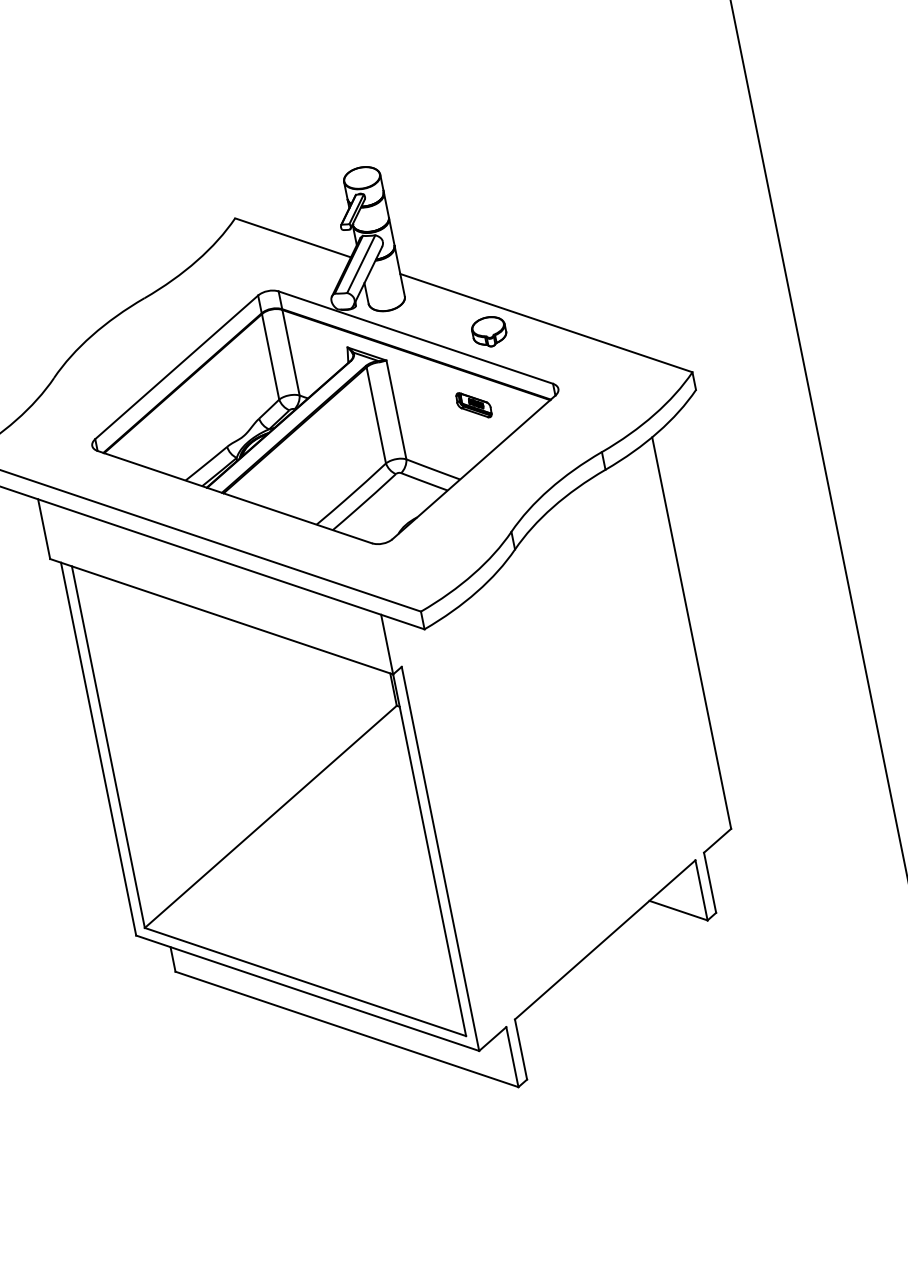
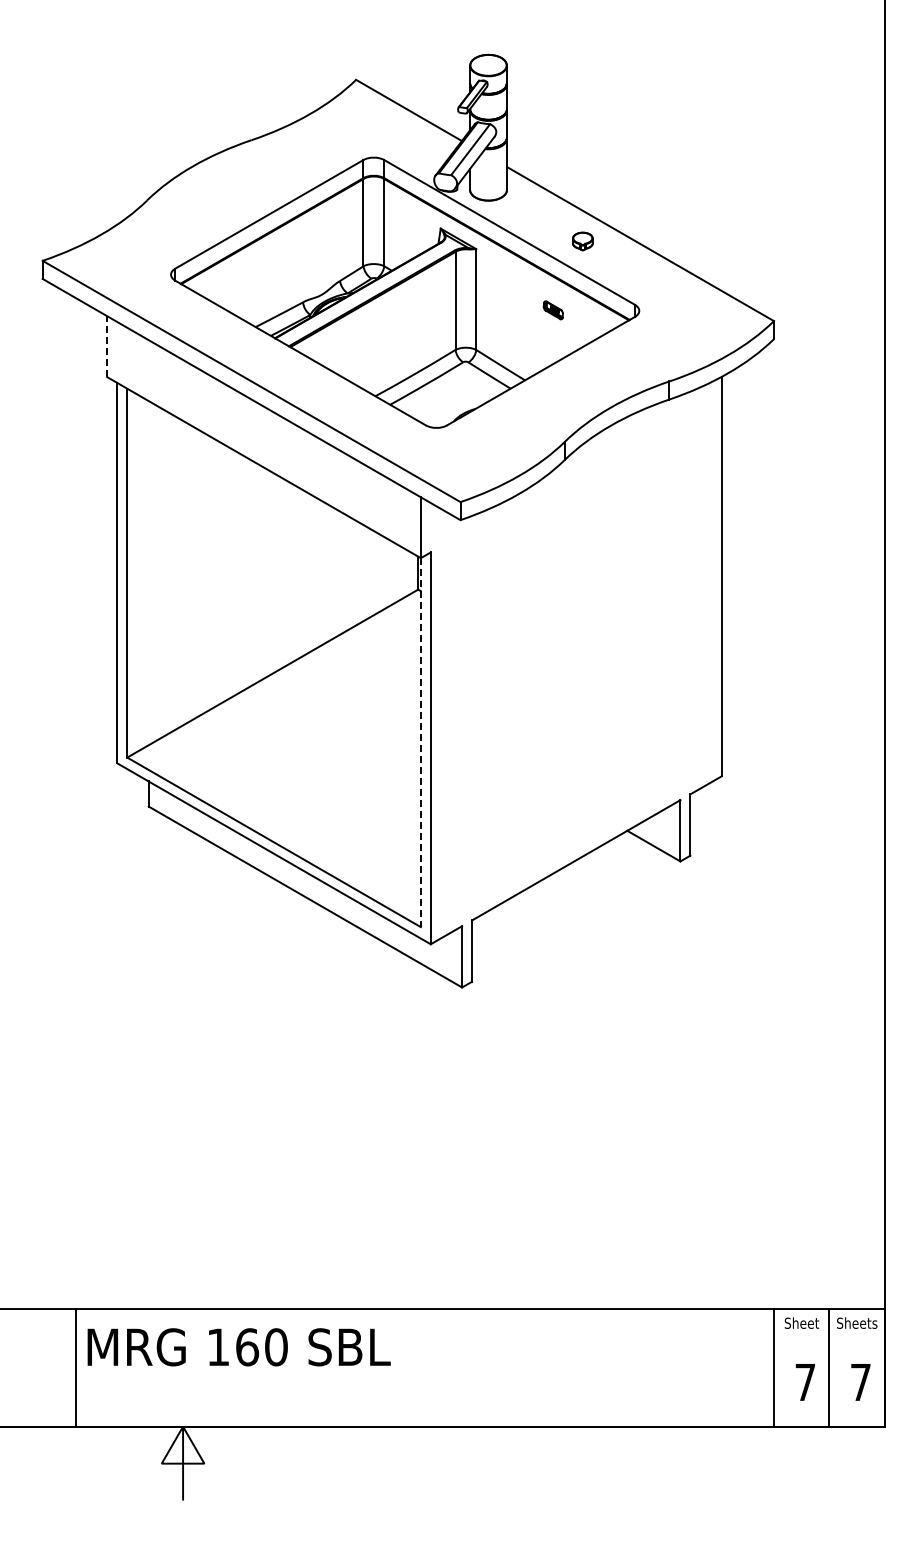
part: (489, 332) -> (582, 241), size x0.6
part: (474, 405) -> (553, 310), size x0.6
line: (44, 528) -> (107, 346), solid -> dashed
line: (429, 856) -> (420, 743), solid -> dashed

